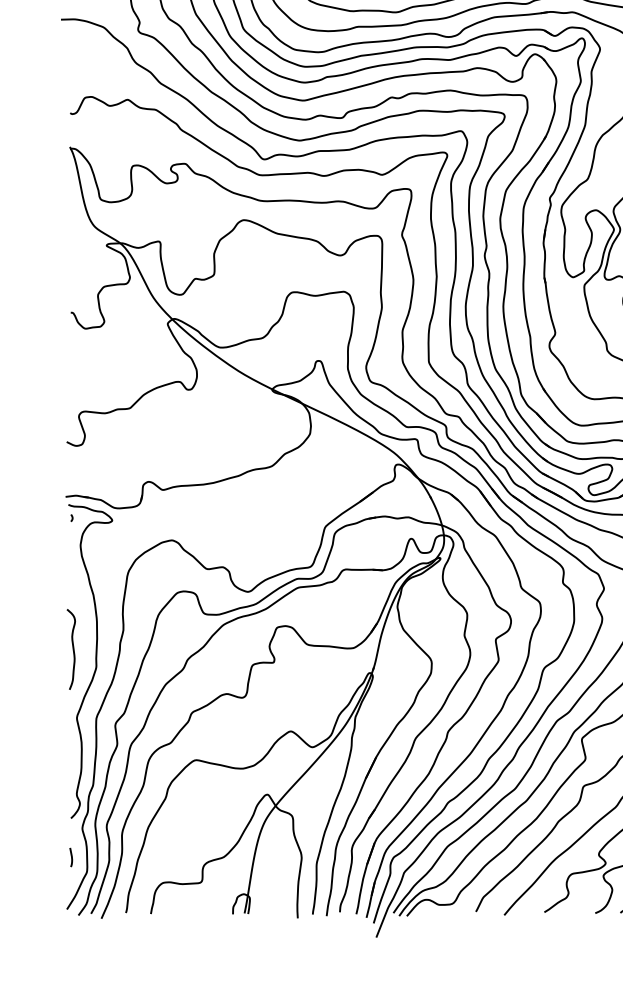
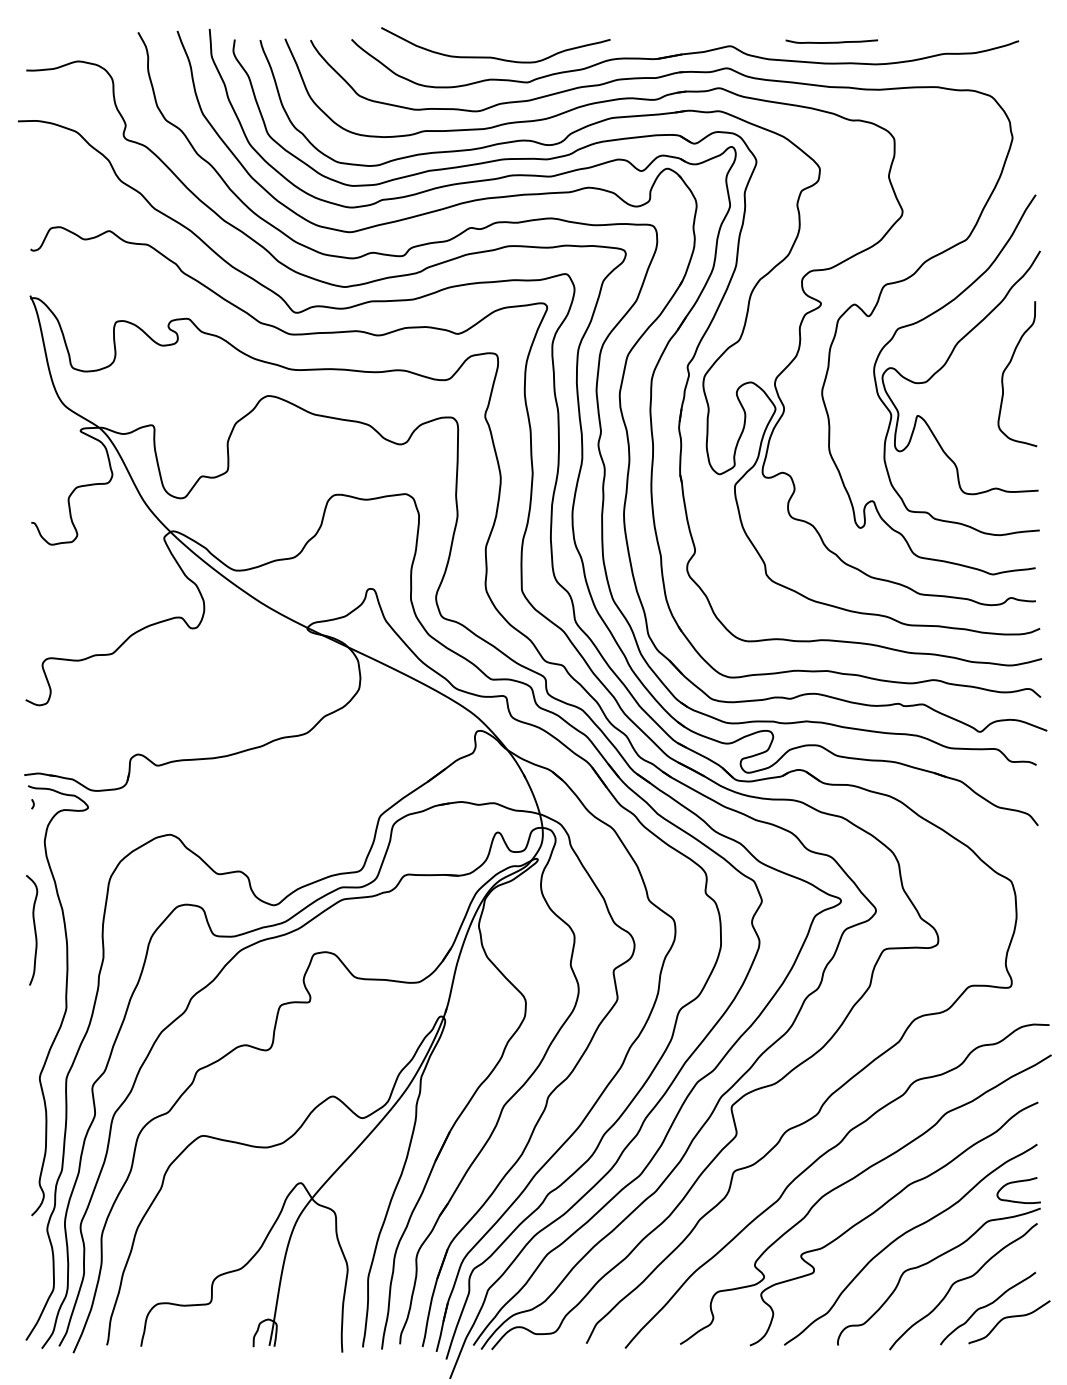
curve: (73, 649) -> (34, 930), moved
curve: (71, 857) -> (32, 1269), removed

